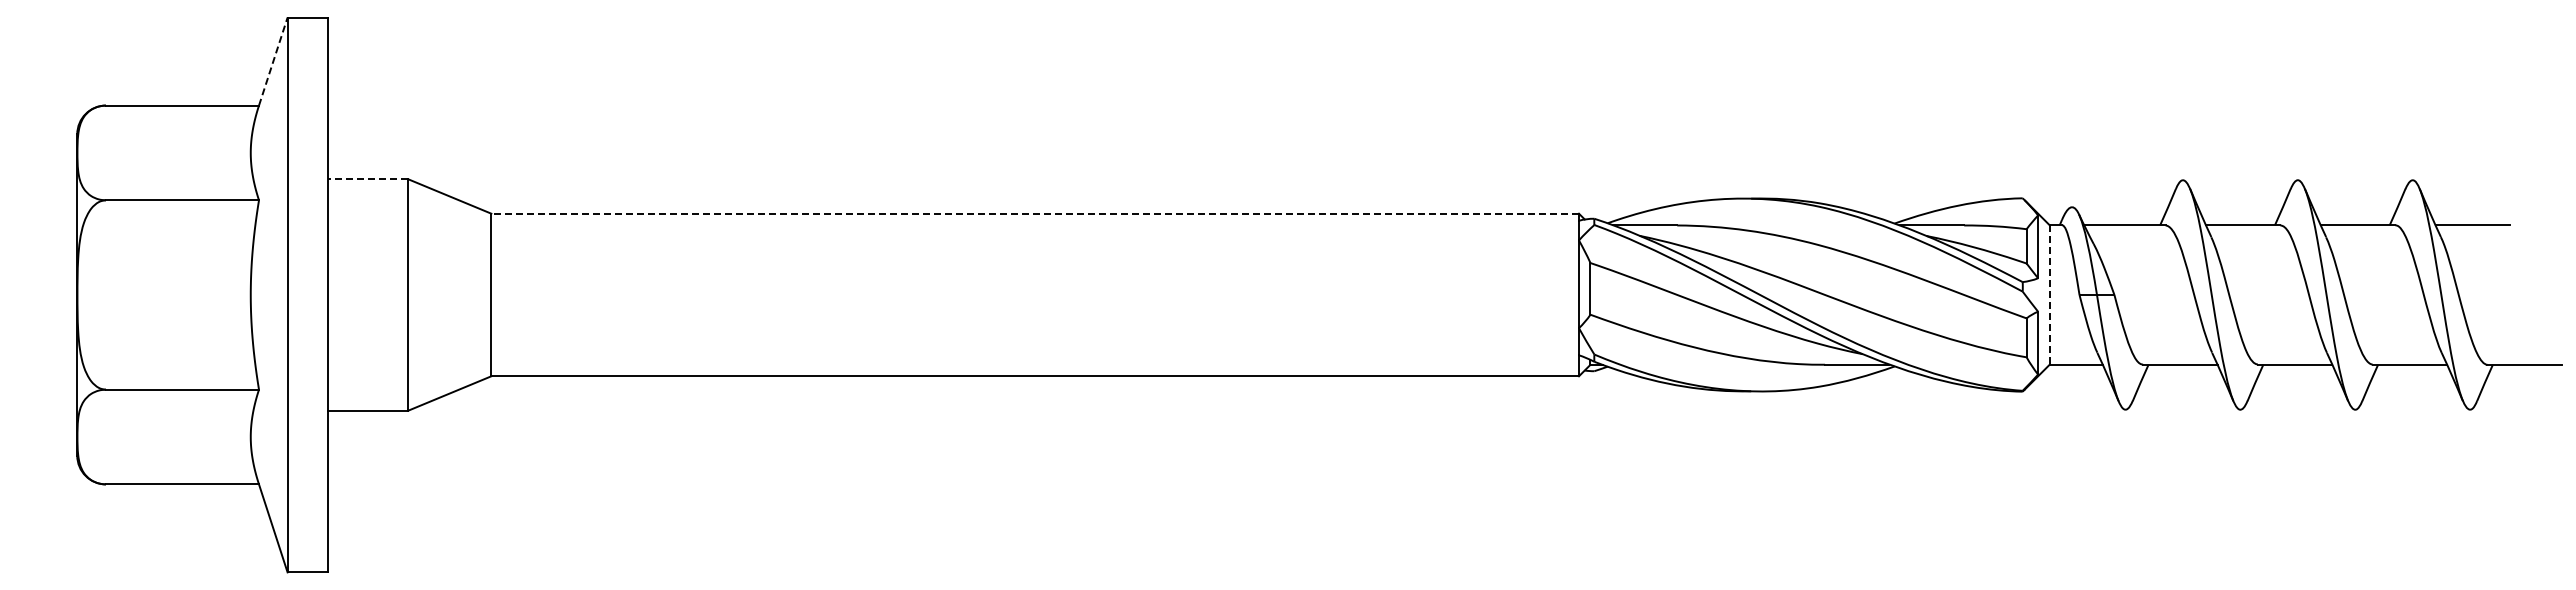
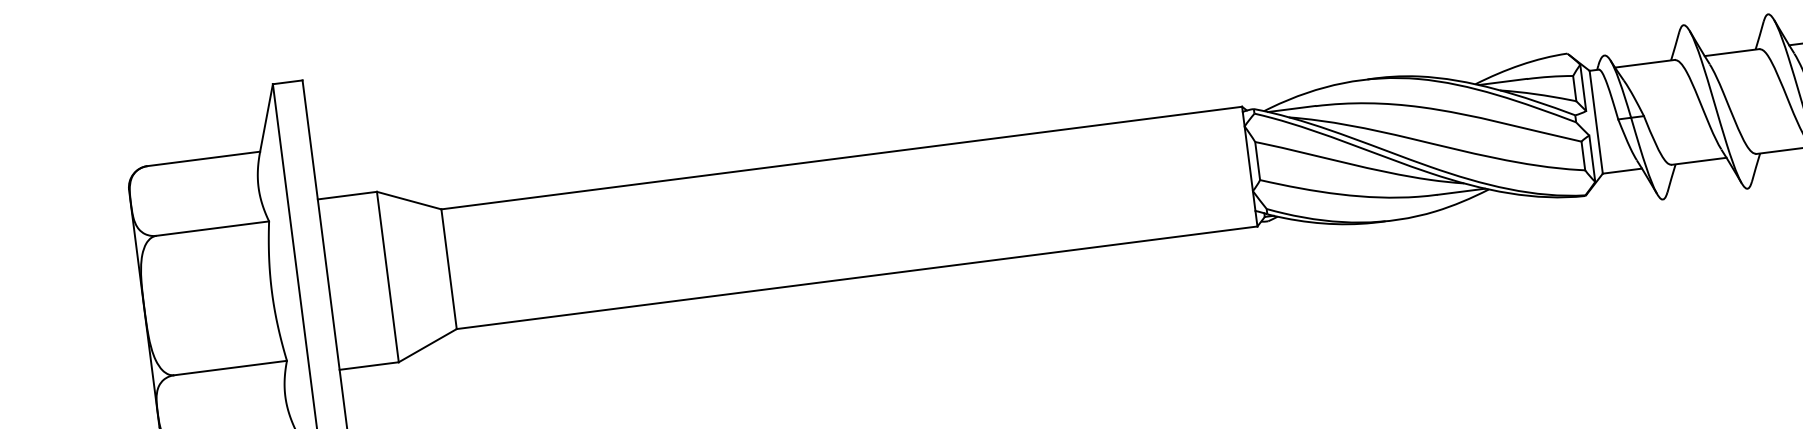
line: (273, 61) -> (266, 117), dashed -> solid
line: (367, 179) -> (347, 195), dashed -> solid
line: (1035, 213) -> (841, 157), dashed -> solid
line: (2049, 294) -> (1596, 121), dashed -> solid

